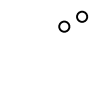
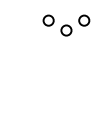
circle: (46, 16) -> (48, 20), added

